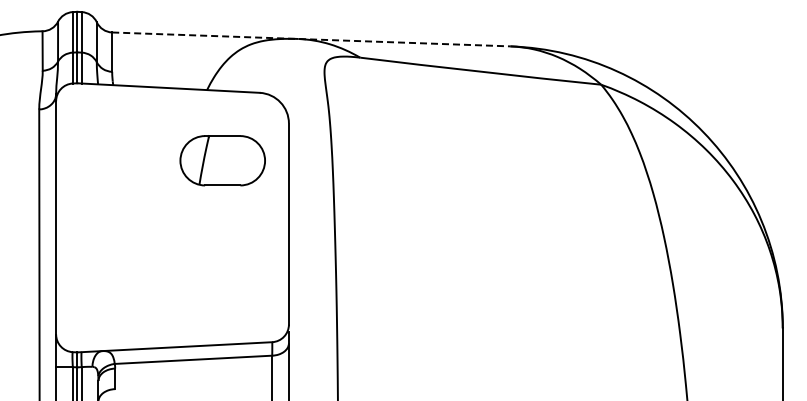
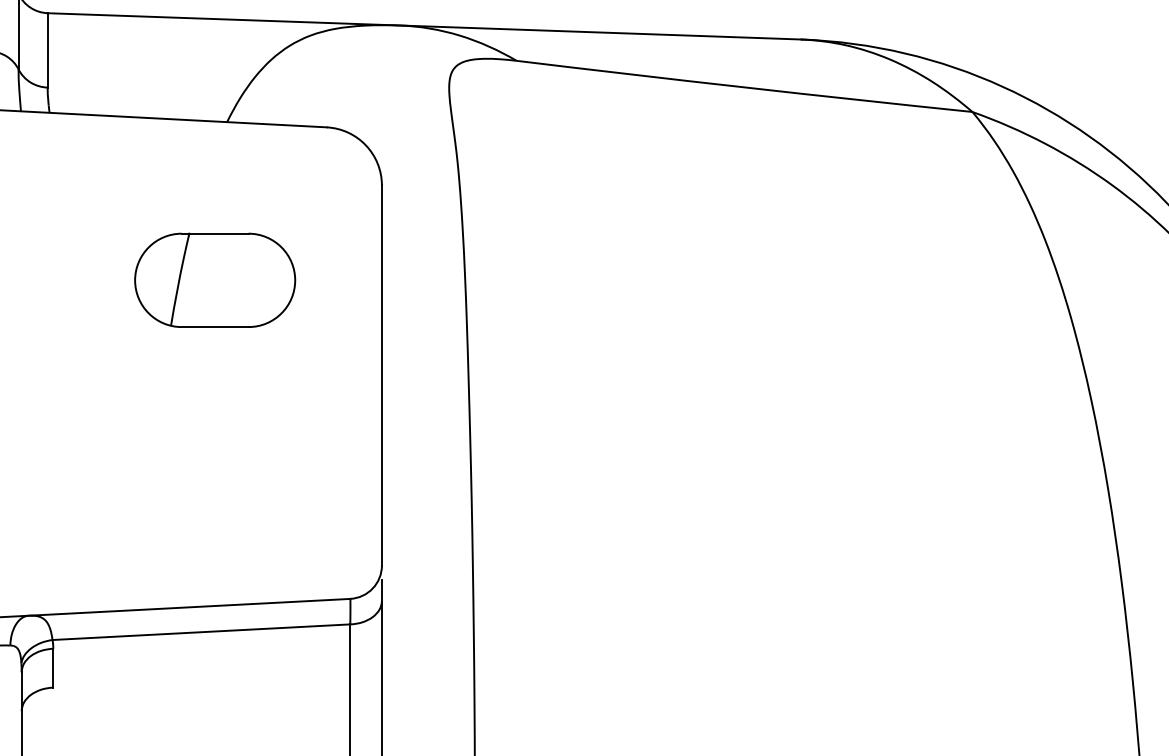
line: (311, 39) -> (424, 26), dashed -> solid
part: (222, 160) -> (214, 279), moved

